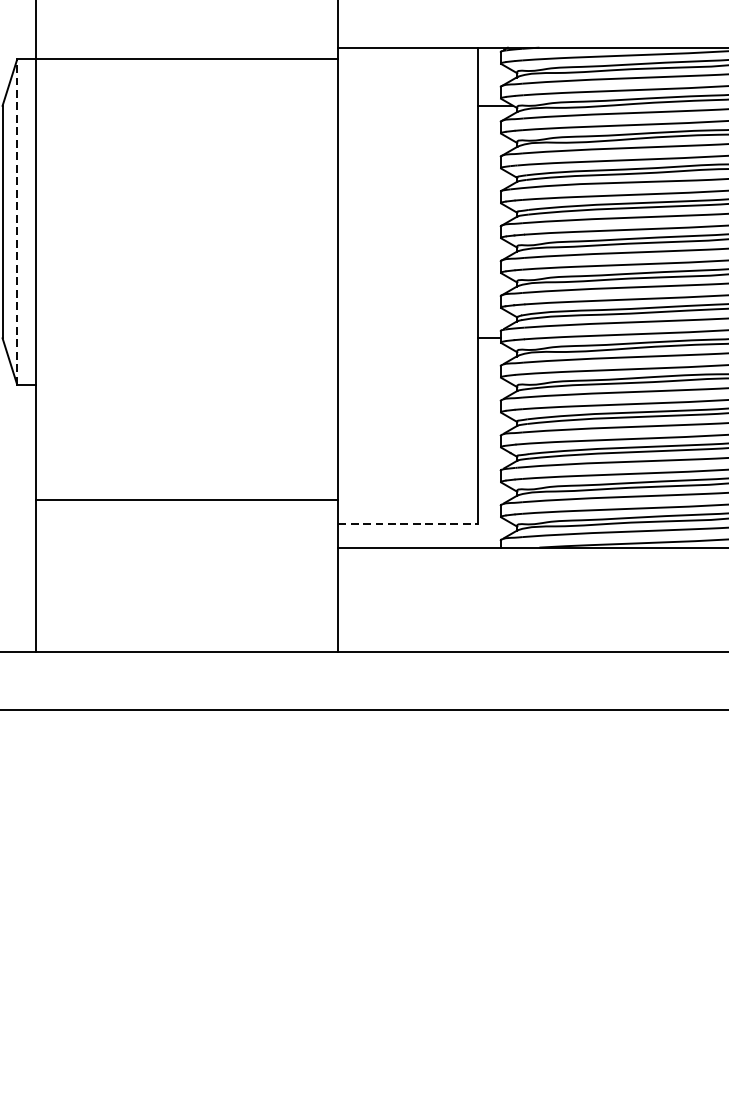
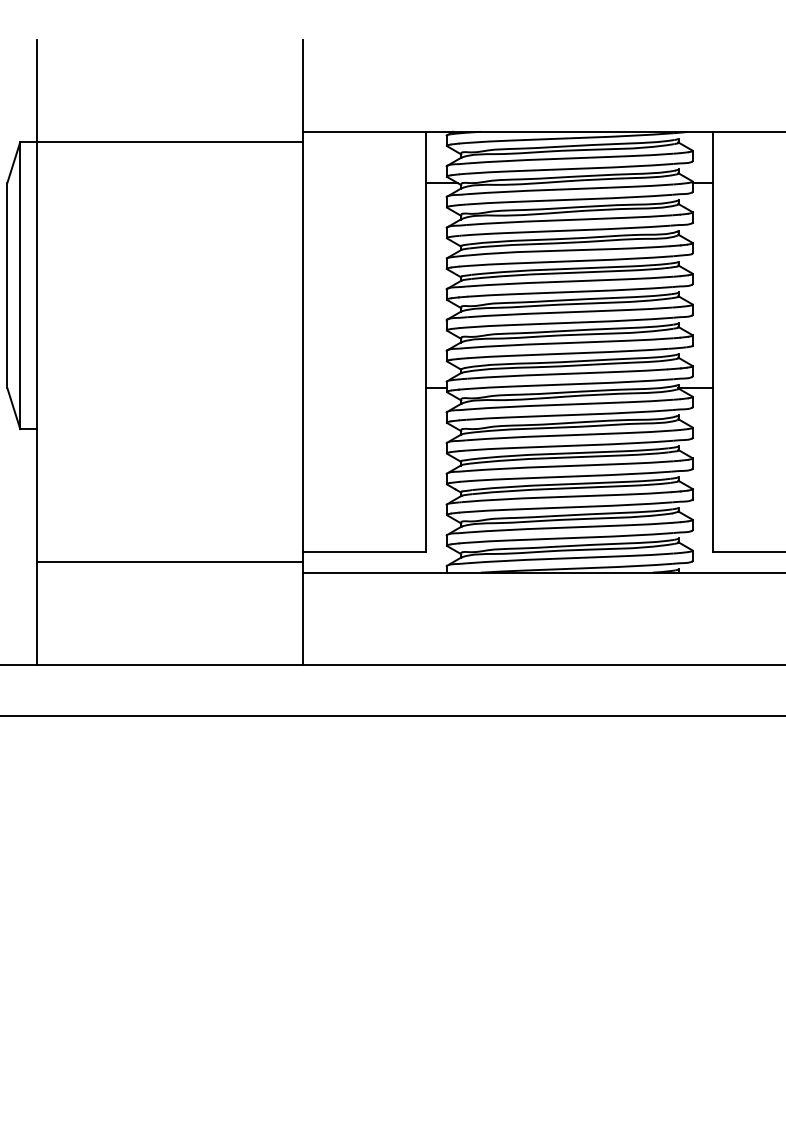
line: (17, 221) -> (20, 285), dashed -> solid
line: (186, 499) -> (169, 562), moved
line: (407, 524) -> (364, 552), dashed -> solid

